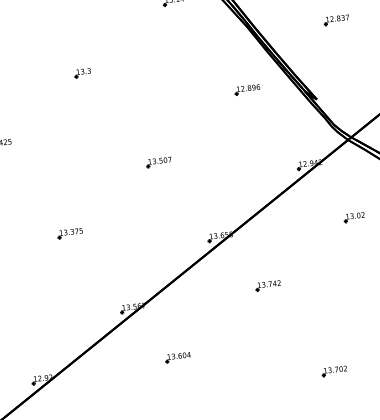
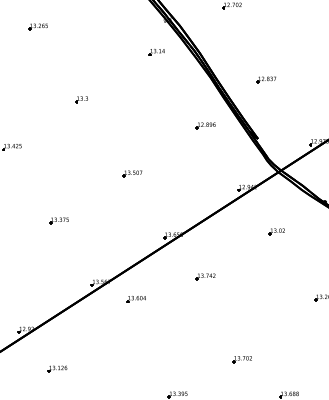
part: (336, 19) -> (266, 79), moved
part: (177, 357) -> (135, 299), moved
part: (333, 371) -> (241, 359), moved

